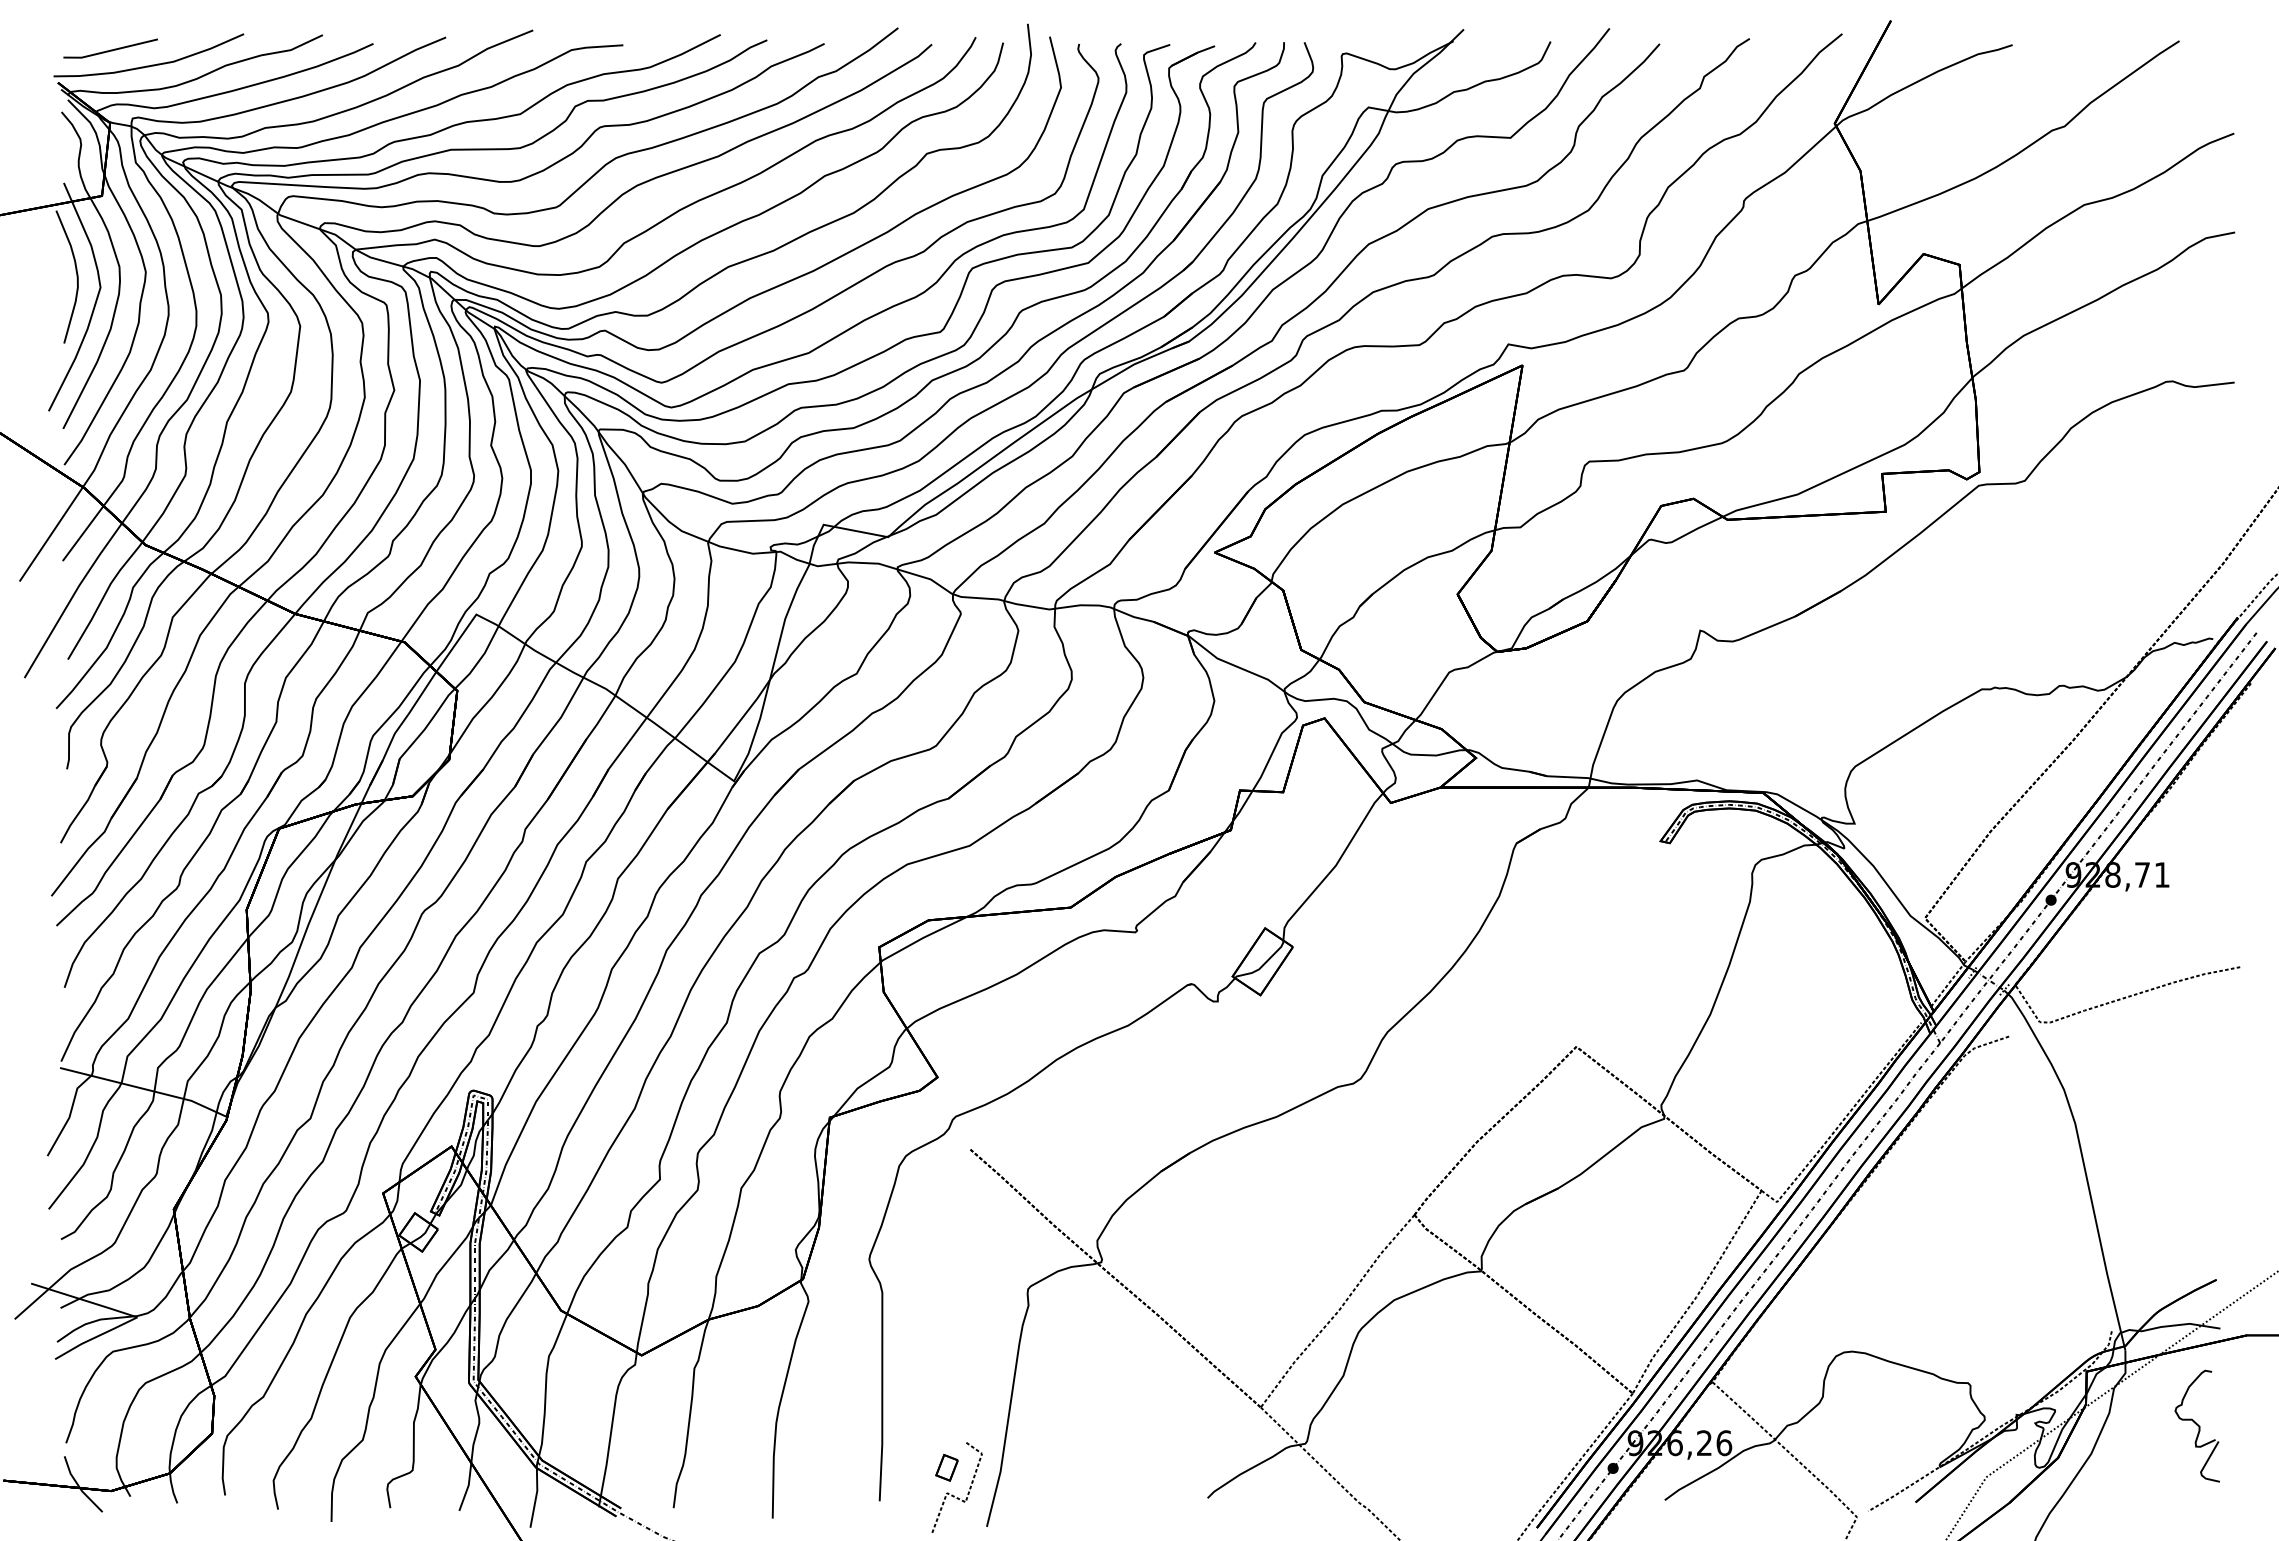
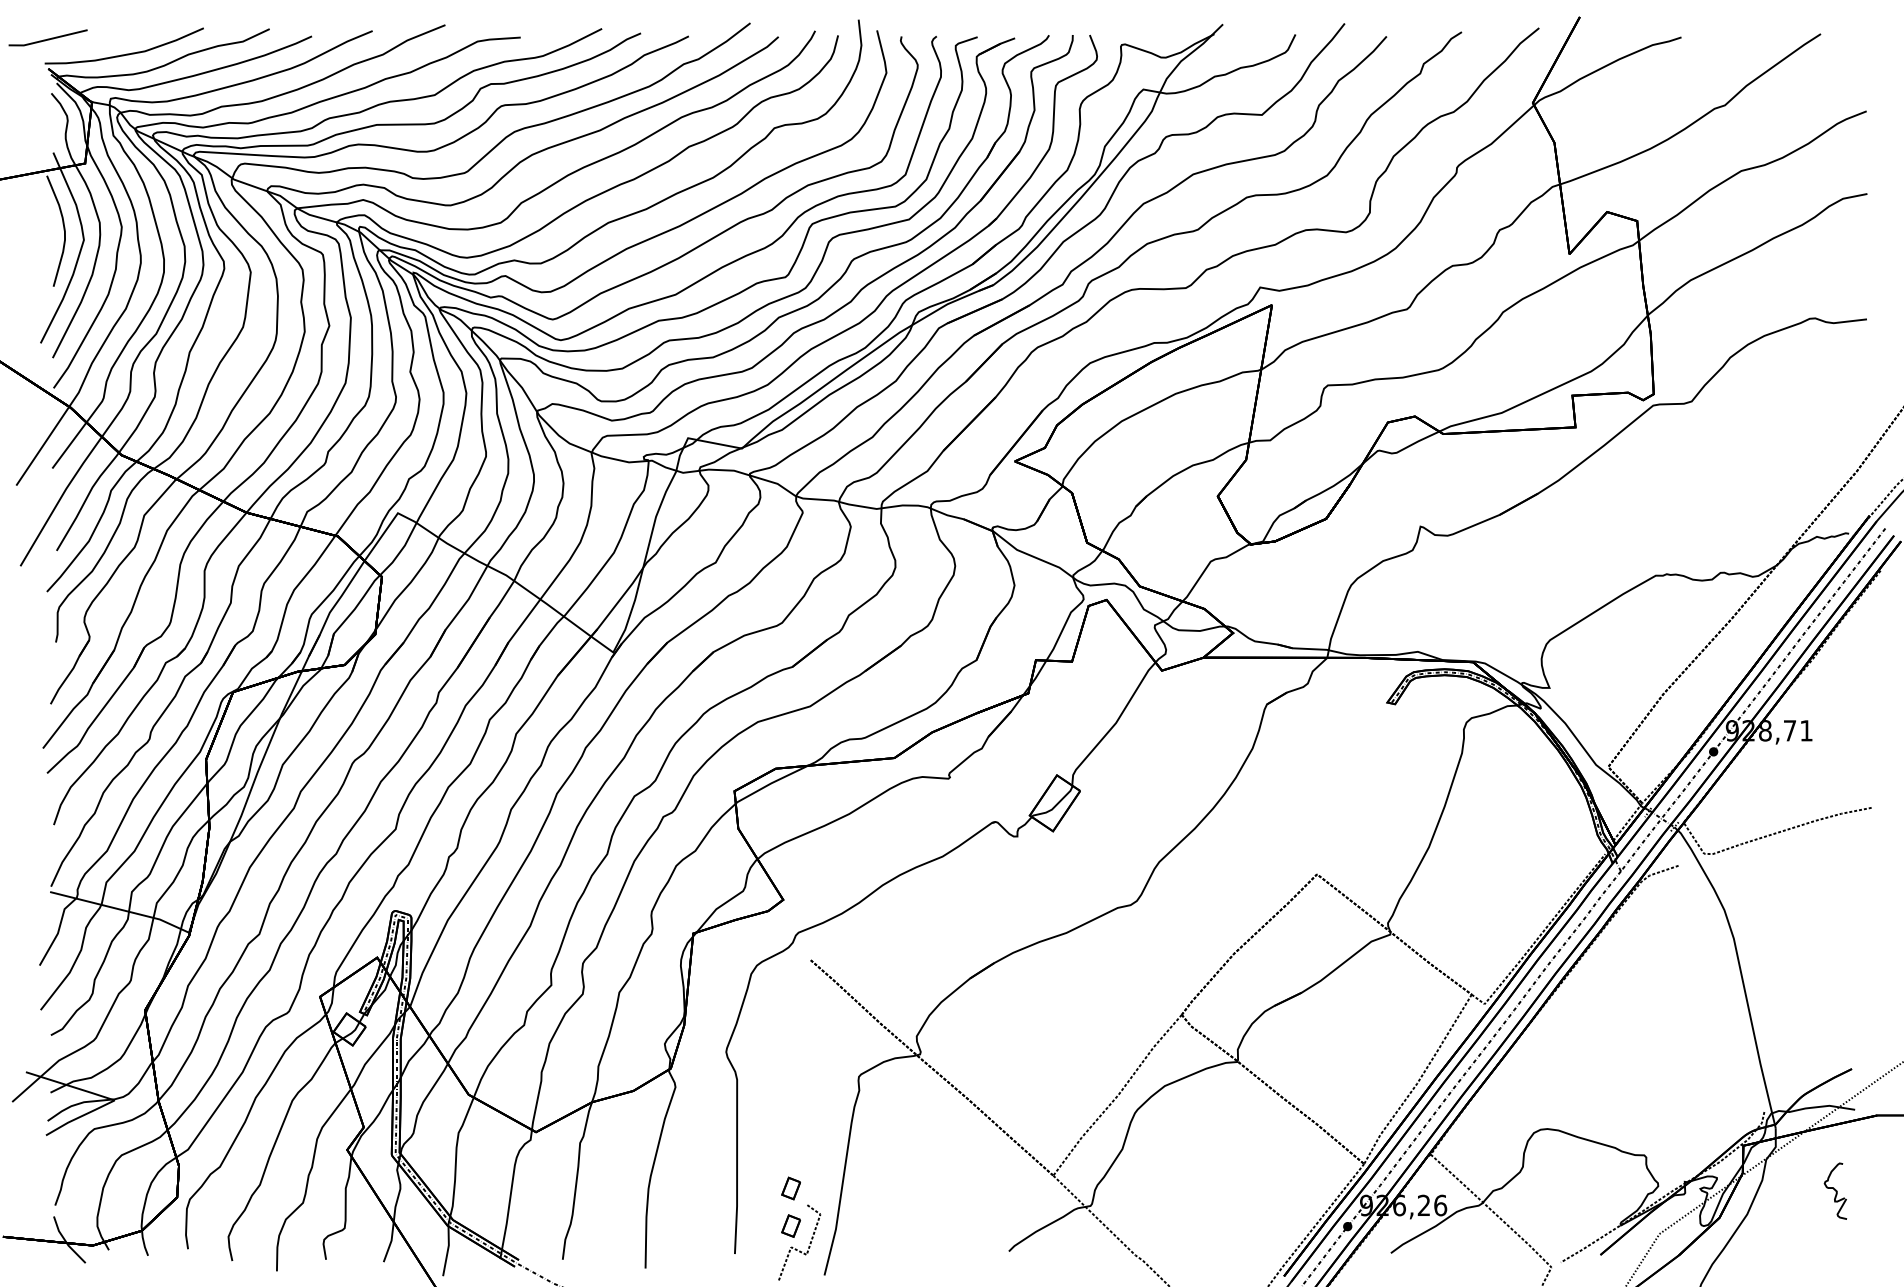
line: (110, 49) -> (47, 38), moved
part: (946, 1422) -> (790, 1188), added
part: (2196, 1425) -> (1835, 1190), size x0.6

